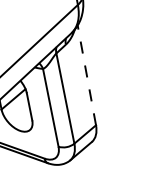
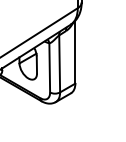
line: (86, 74) -> (75, 51), dashed -> solid

